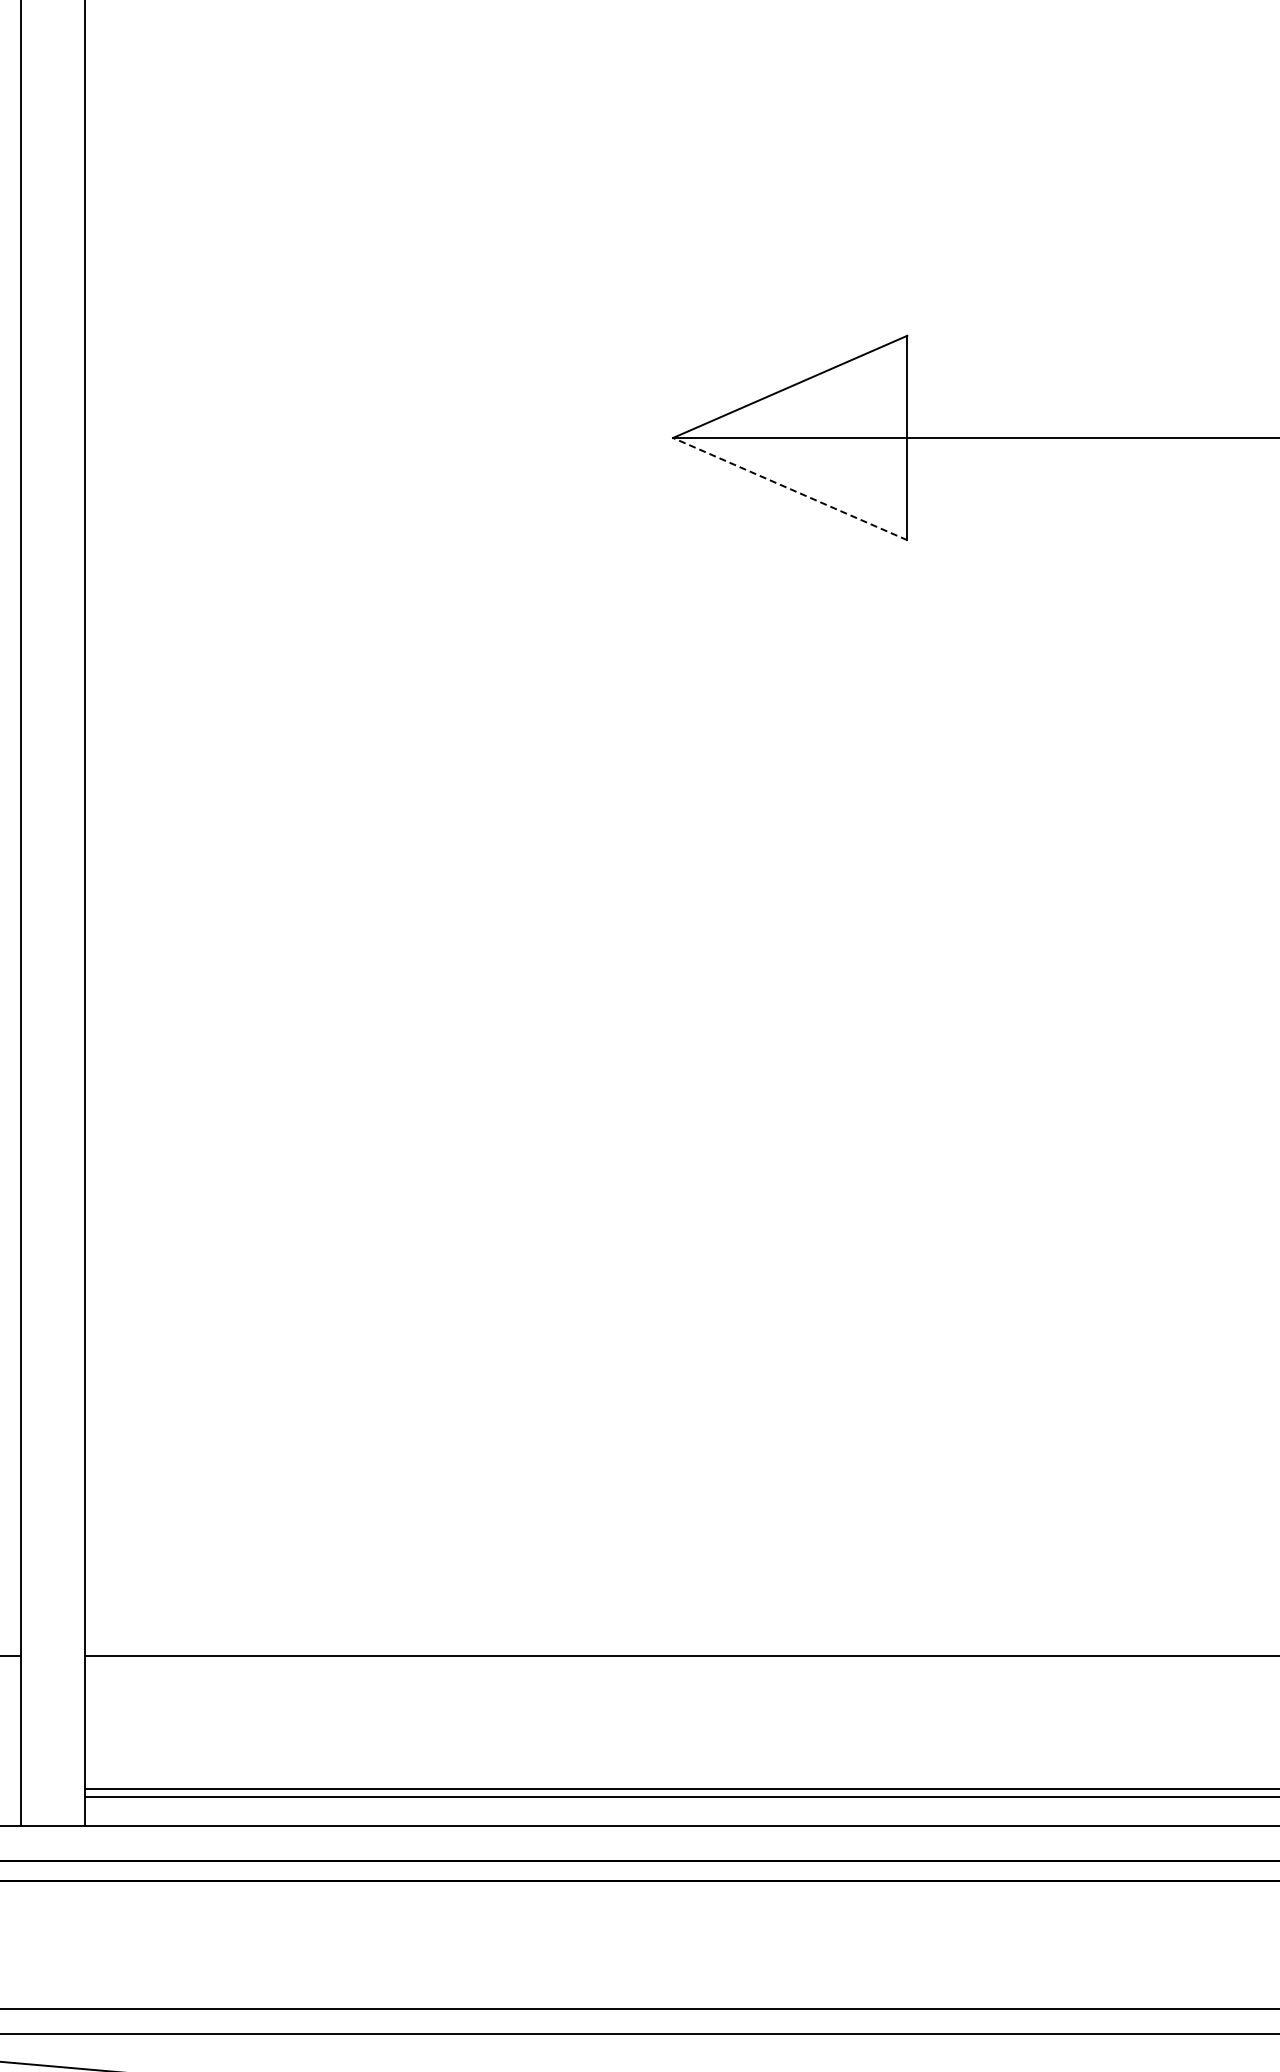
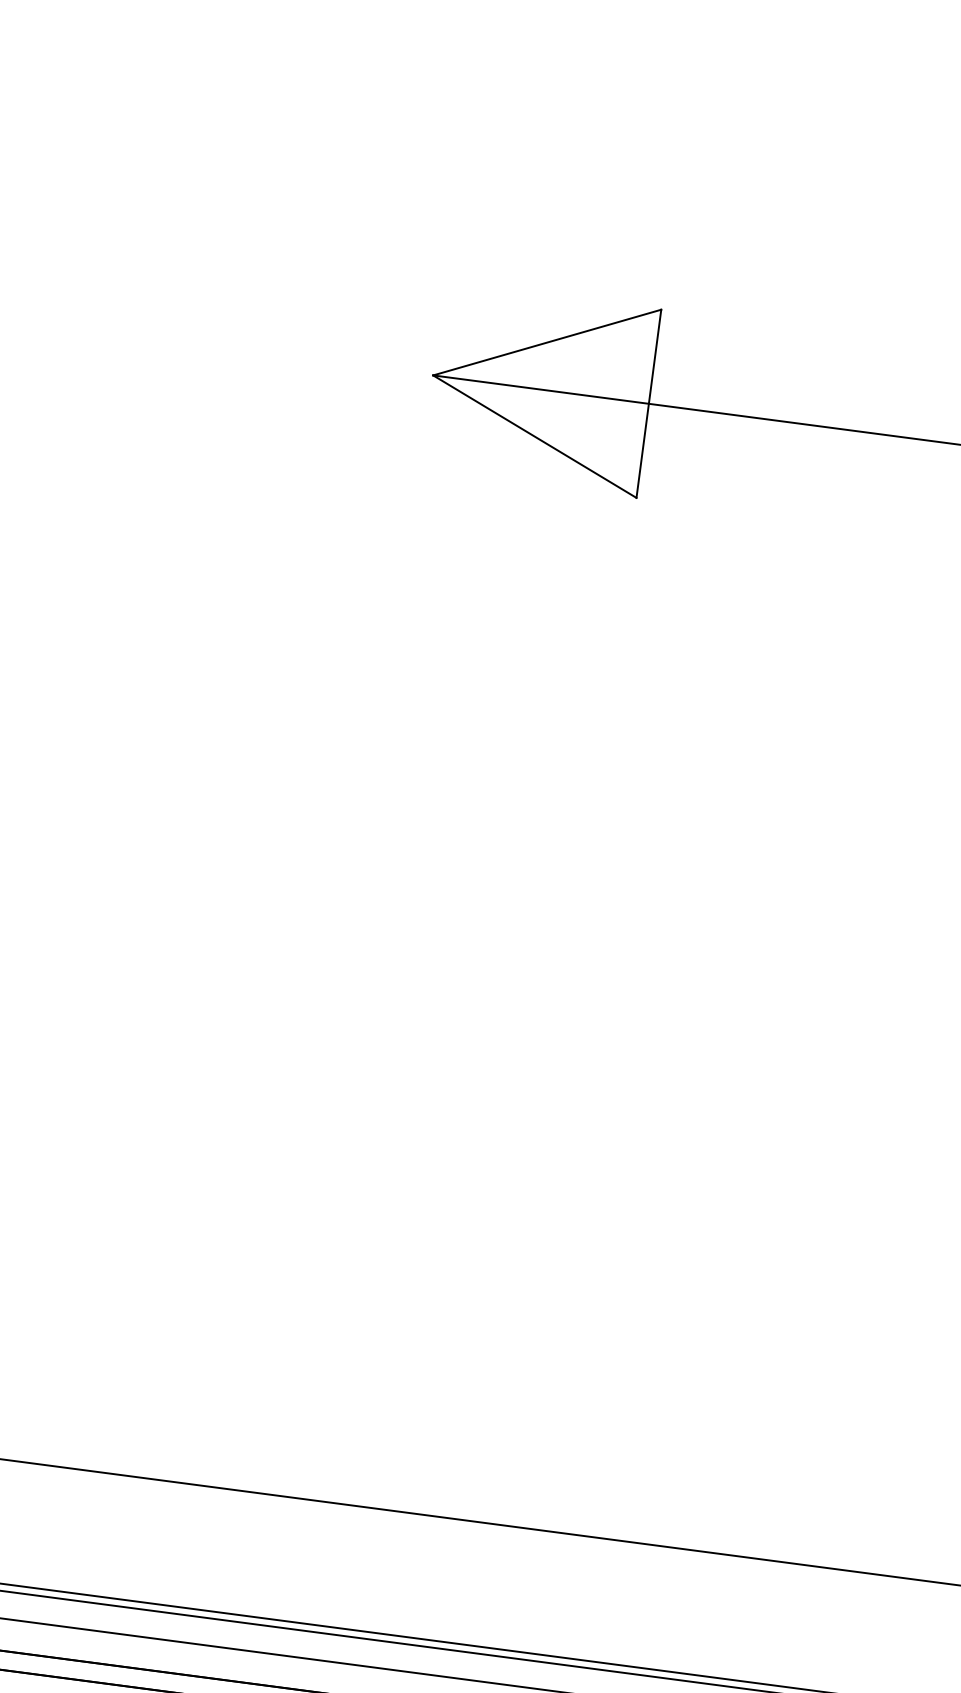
line: (790, 489) -> (535, 437), dashed -> solid

